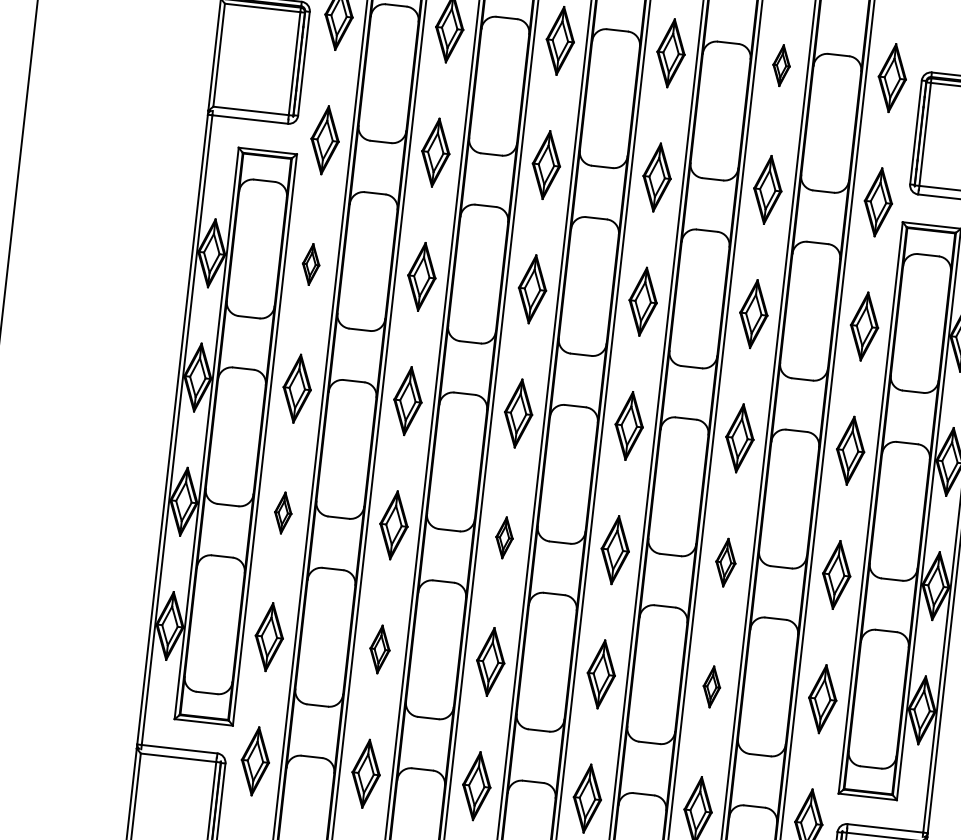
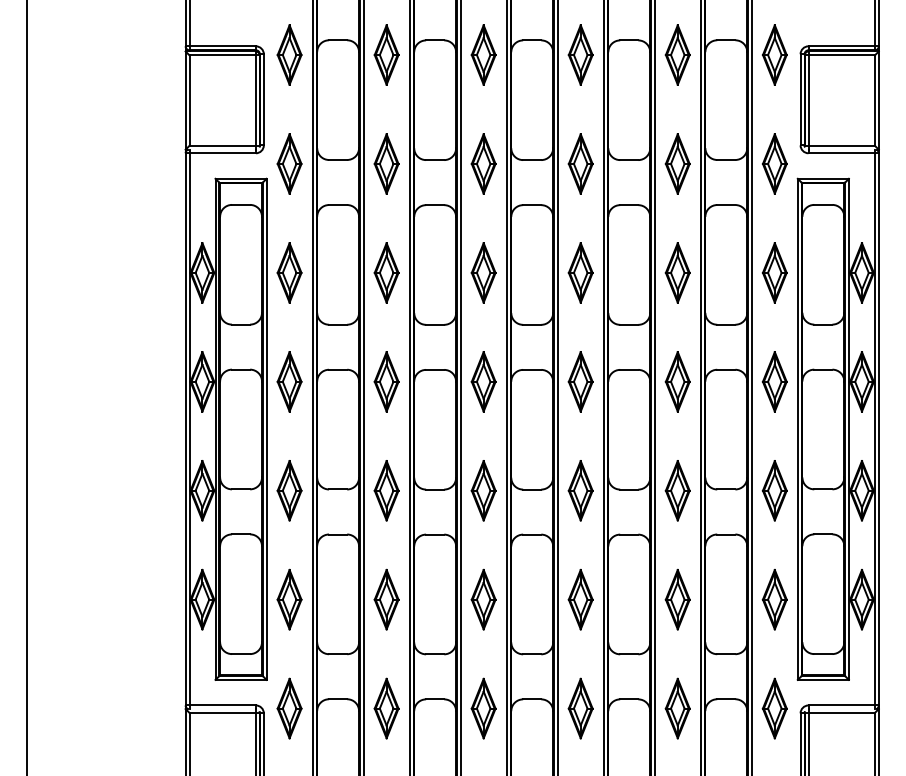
part: (781, 65) -> (677, 54), size x1.67
part: (311, 264) -> (289, 272), size x1.67
part: (283, 512) -> (289, 490), size x1.67
part: (504, 537) -> (483, 490), size x1.67
part: (725, 562) -> (677, 490), size x1.43
part: (379, 649) -> (386, 599), size x1.43
part: (711, 686) -> (677, 599), size x1.67

